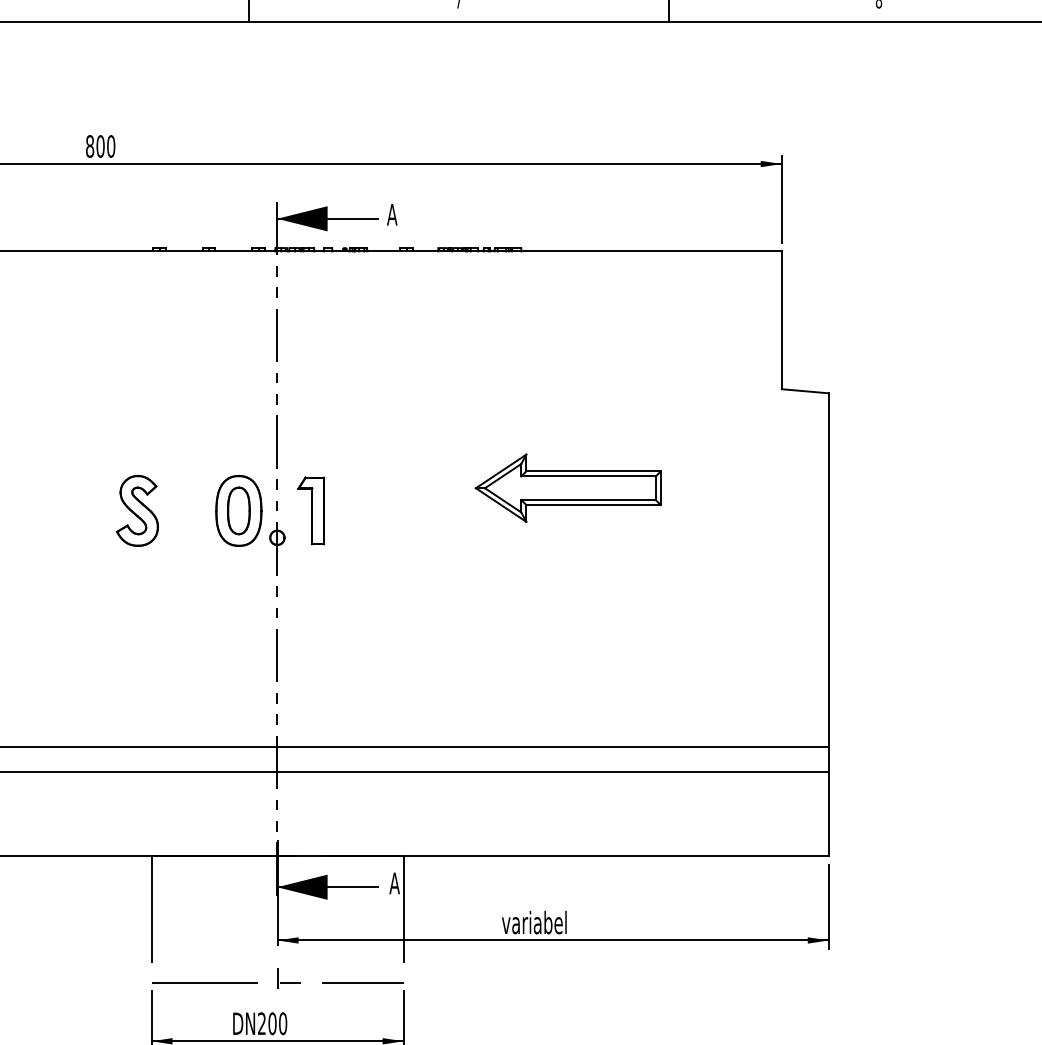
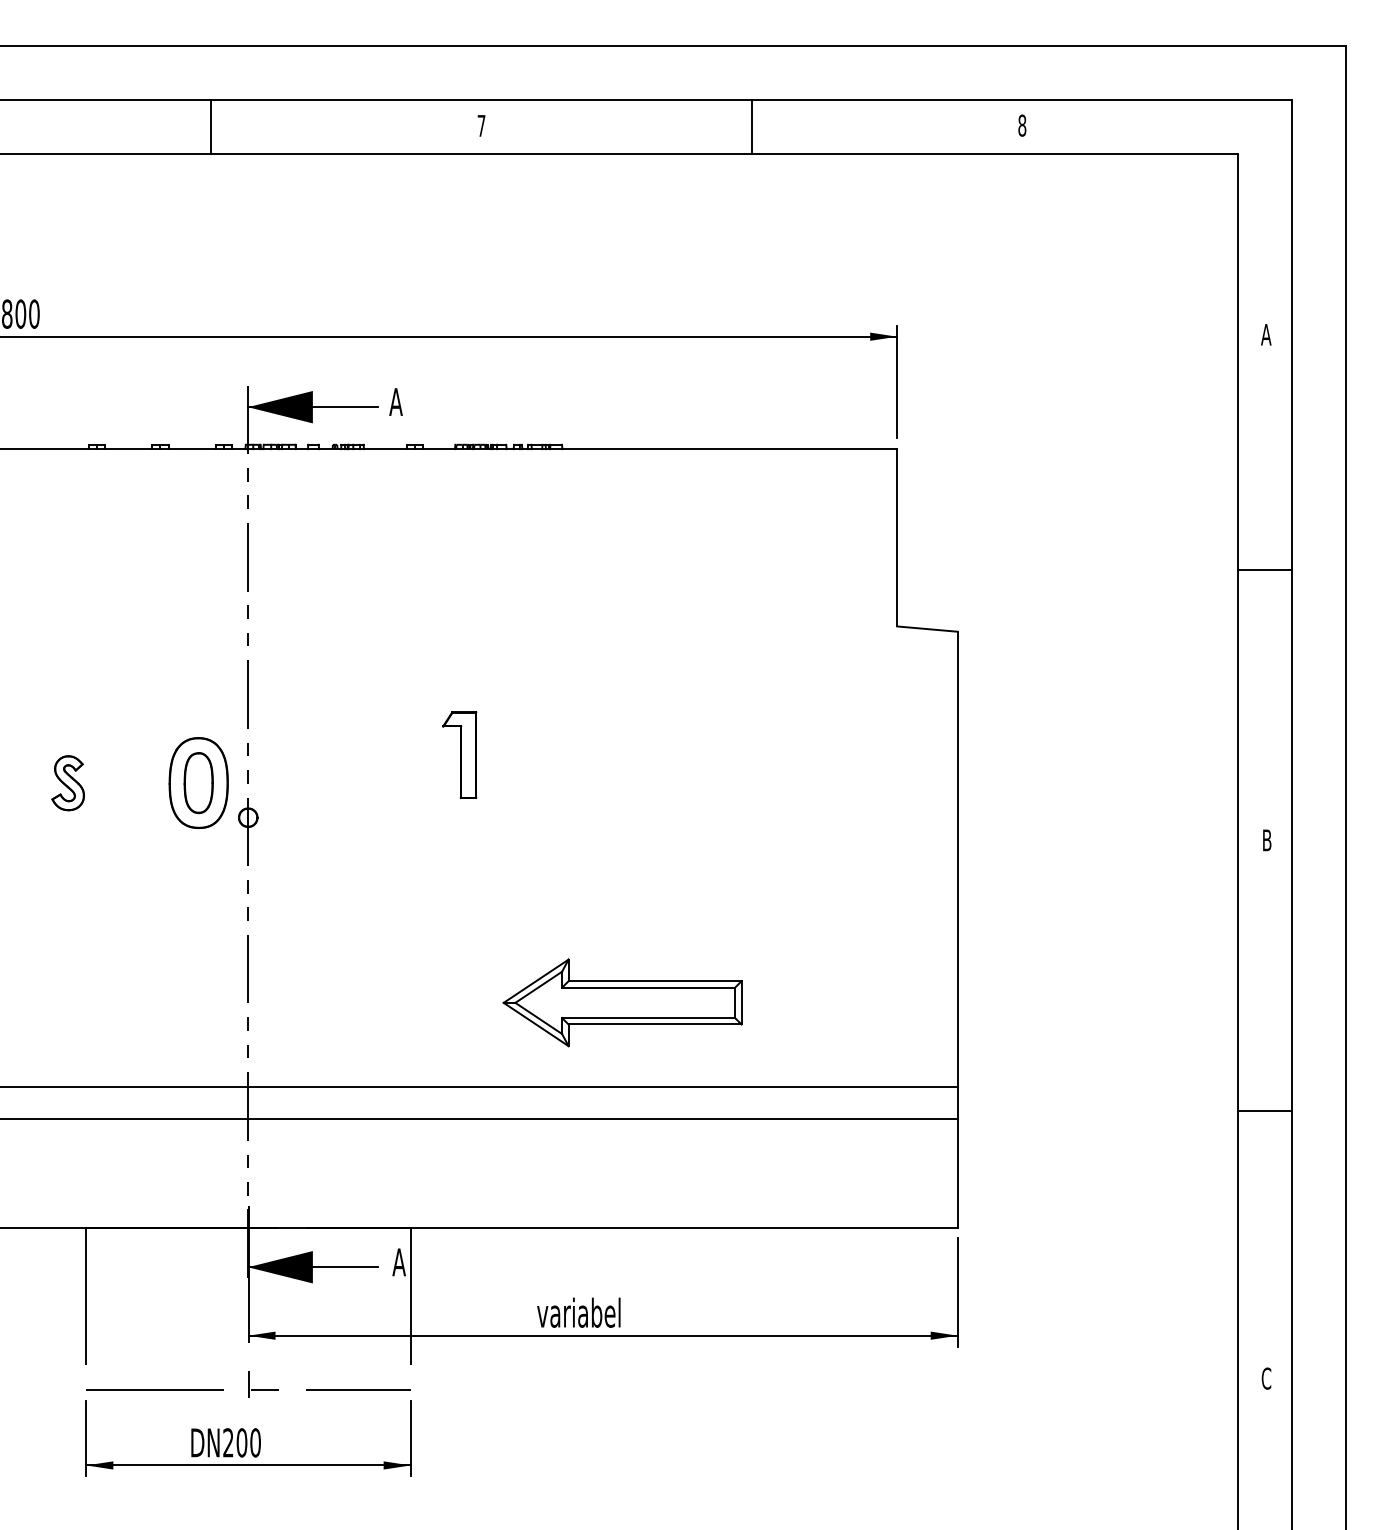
part: (568, 487) -> (622, 1002), moved
part: (310, 510) -> (459, 754), moved
part: (136, 511) -> (67, 783), size x0.6

